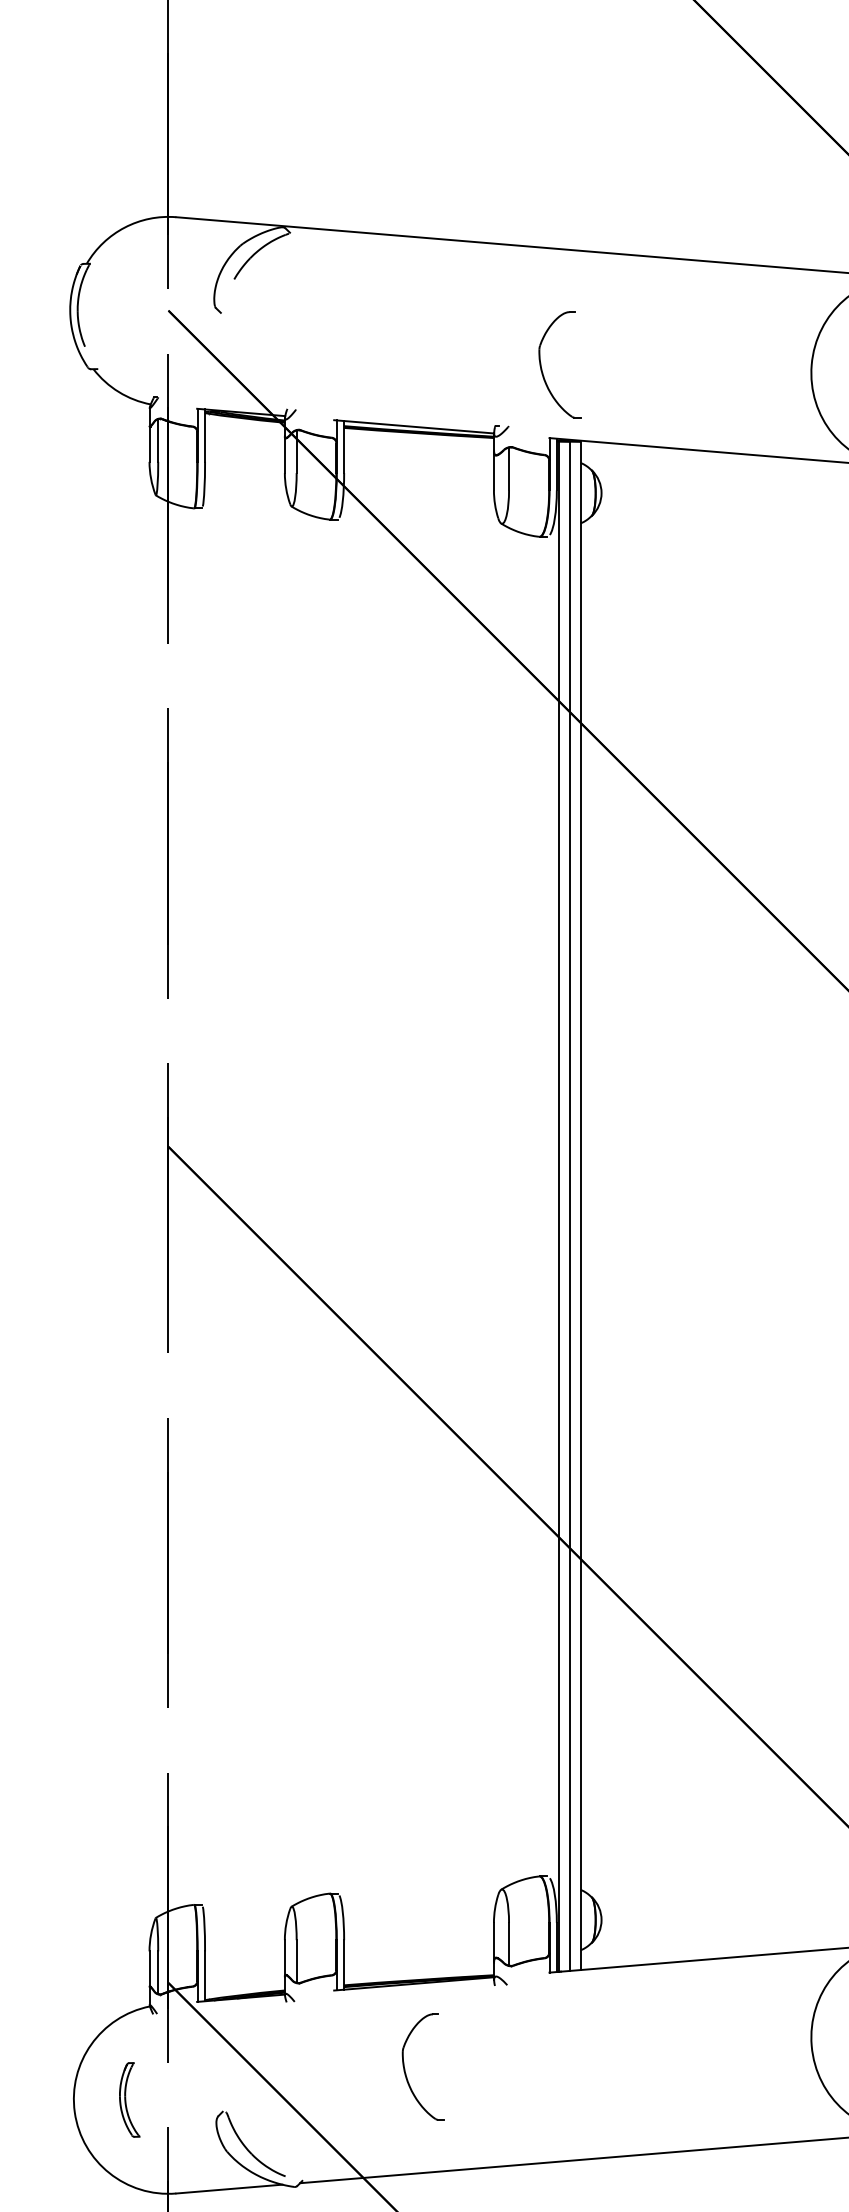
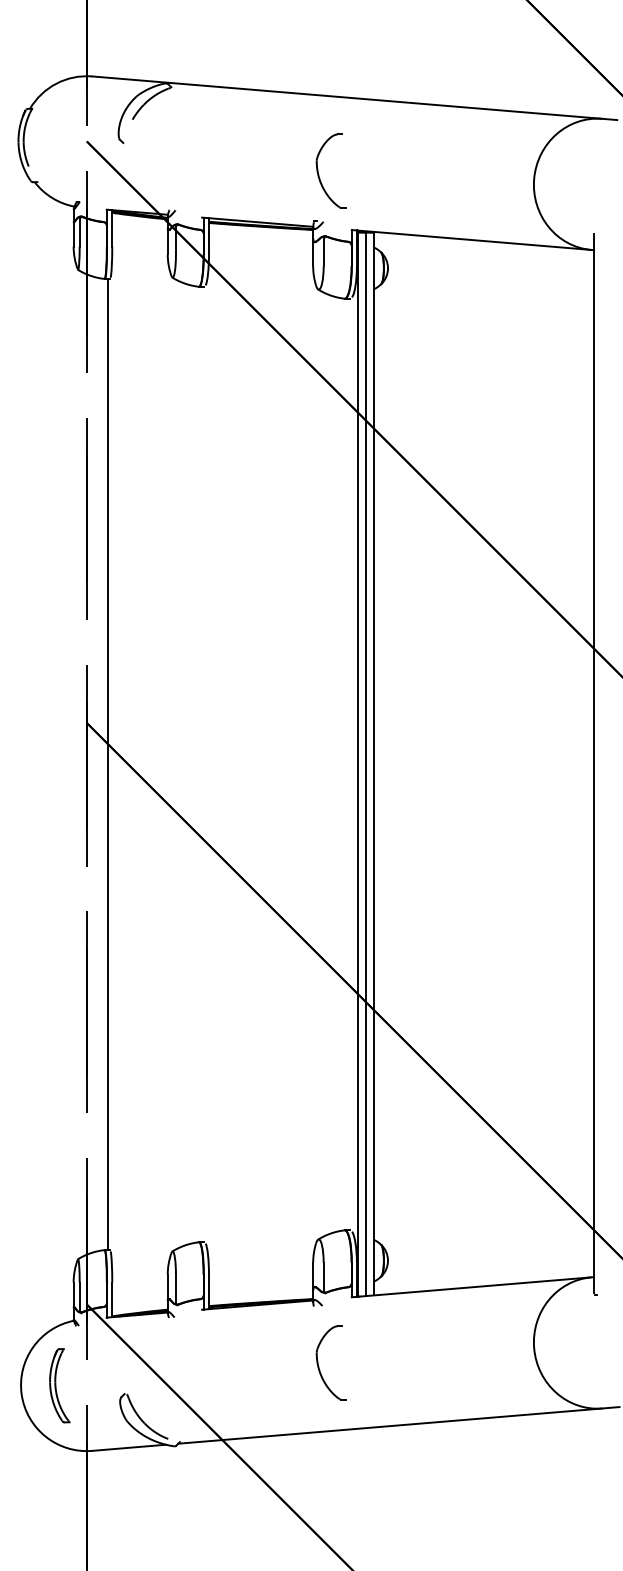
part: (543, 369) -> (319, 174), moved
line: (198, 1206) -> (107, 764), added
part: (406, 2072) -> (319, 1366), moved
part: (129, 2099) -> (59, 1385), size x1.43

